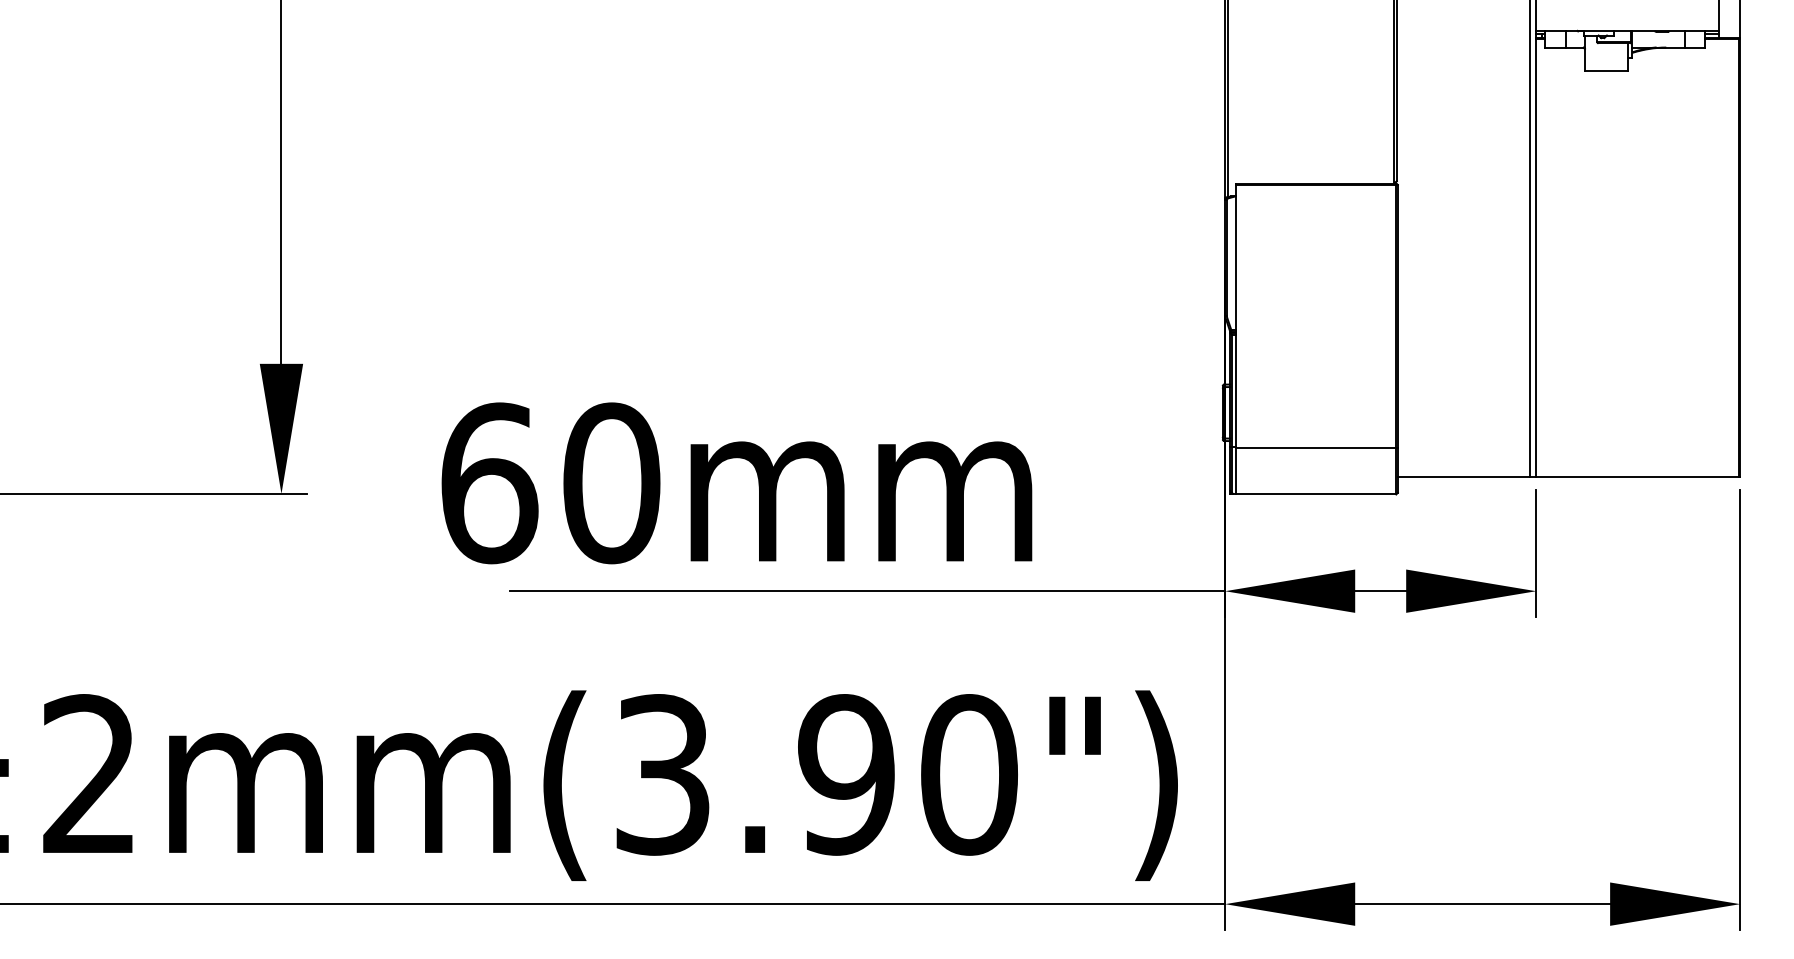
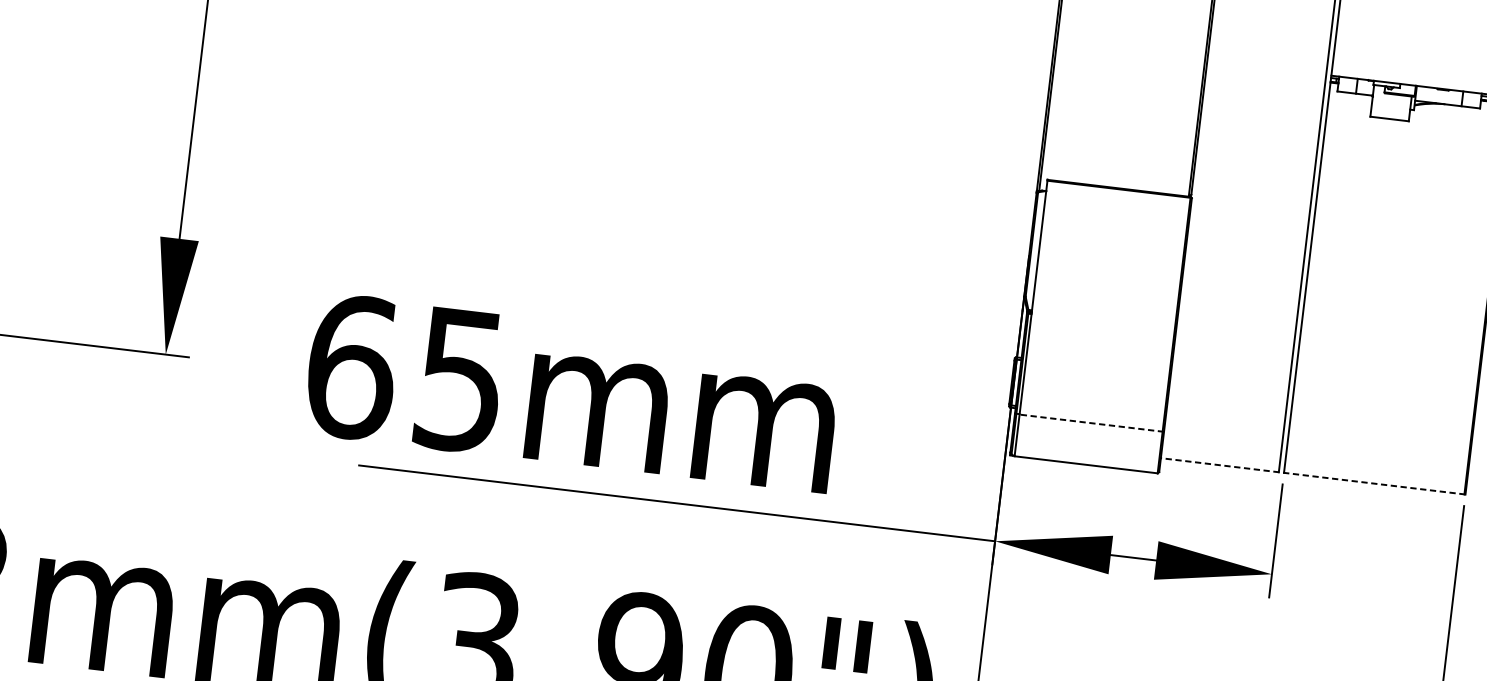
line: (1316, 447) -> (1091, 423), solid -> dashed
line: (1568, 477) -> (1312, 476), solid -> dashed
text: (611, 483) -> (460, 380), 60mm -> 65mm

